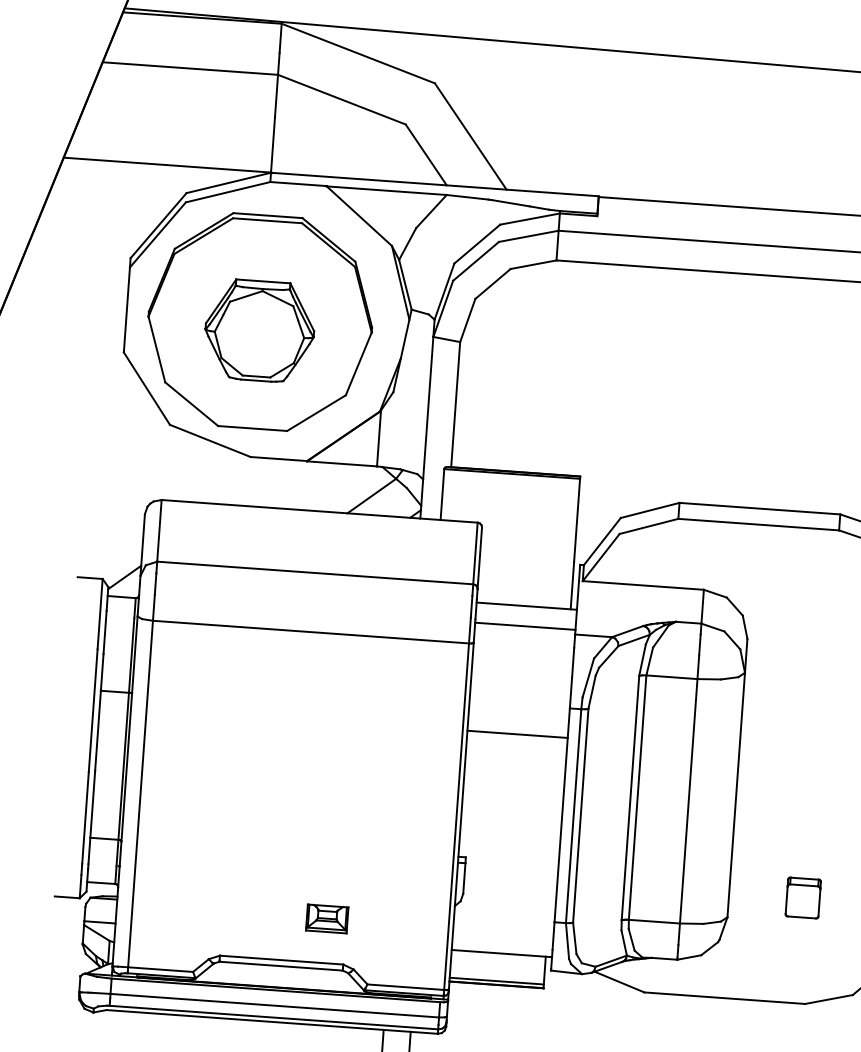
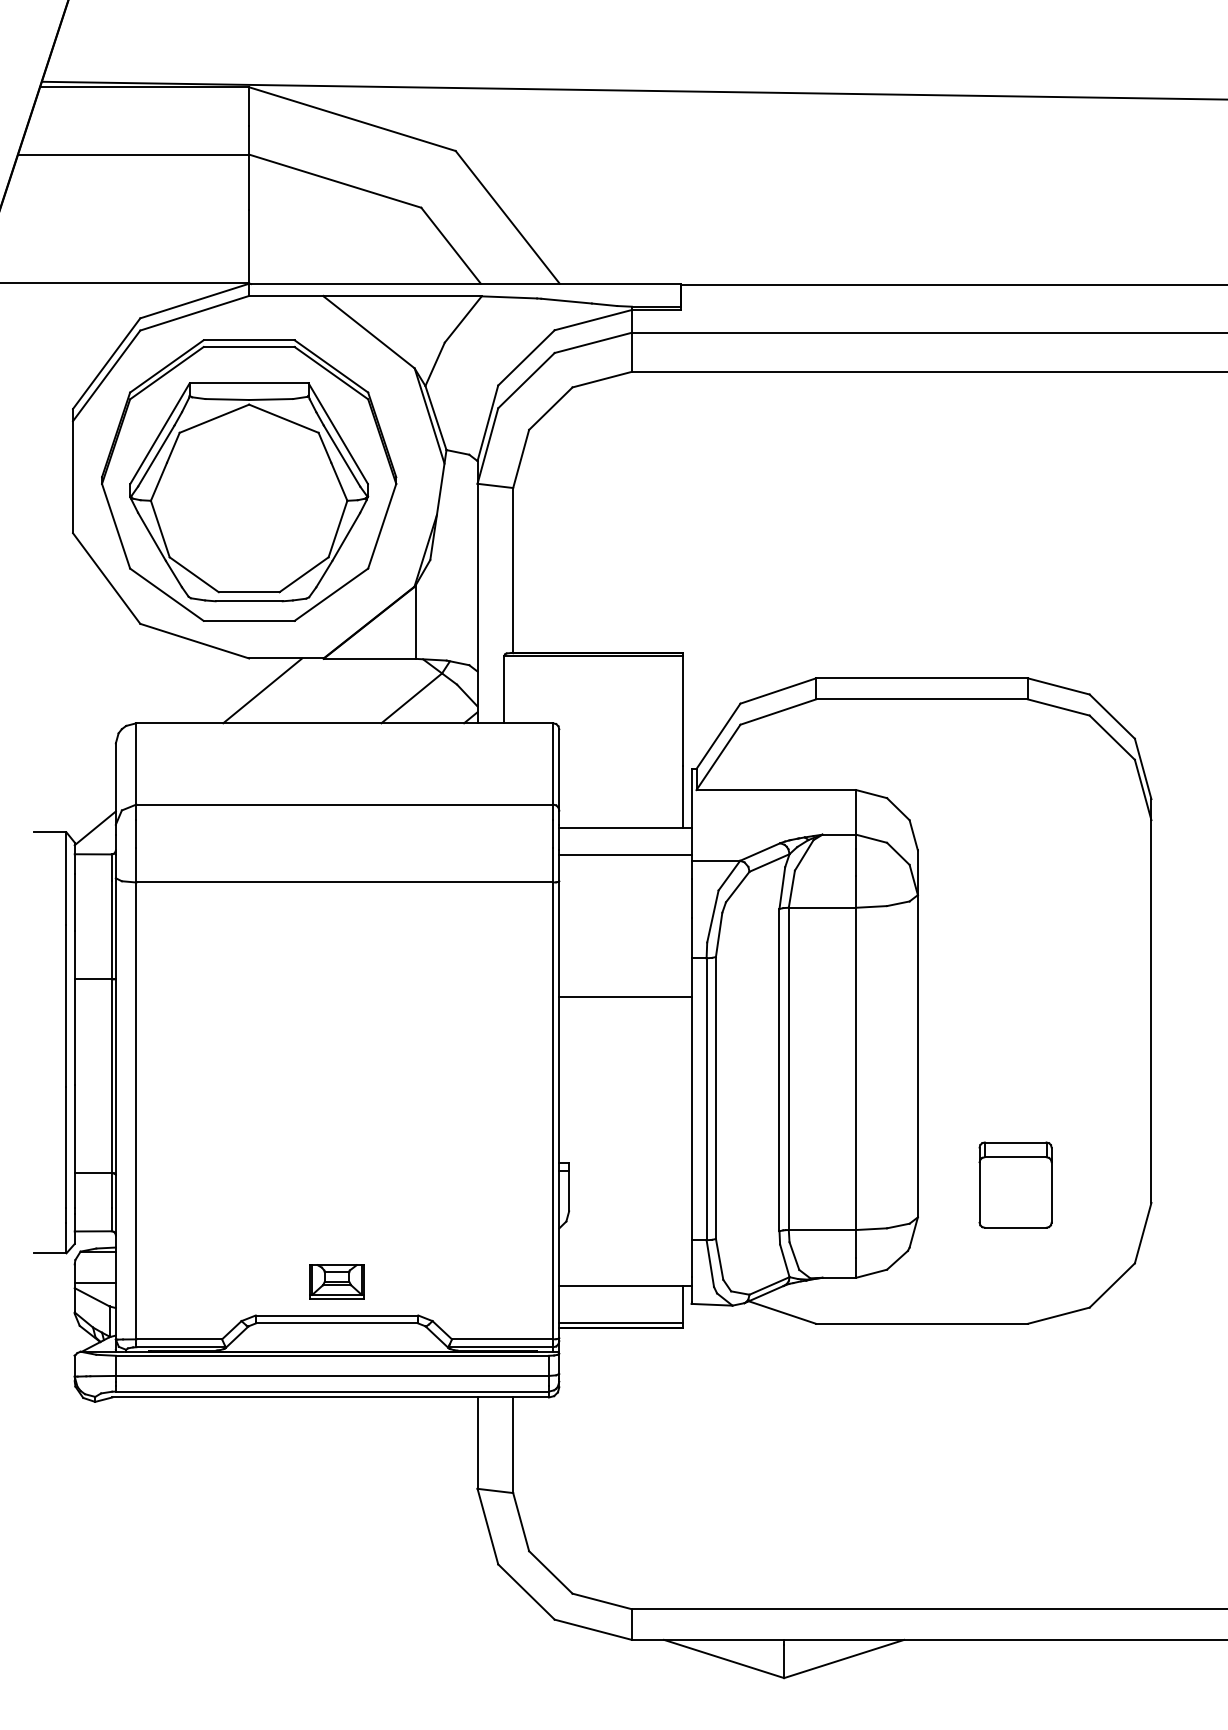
part: (259, 331) -> (249, 492), size x1.67
line: (259, 482) -> (262, 690), added
part: (803, 897) -> (1015, 1184), size x1.67
part: (326, 918) -> (336, 1281), moved

